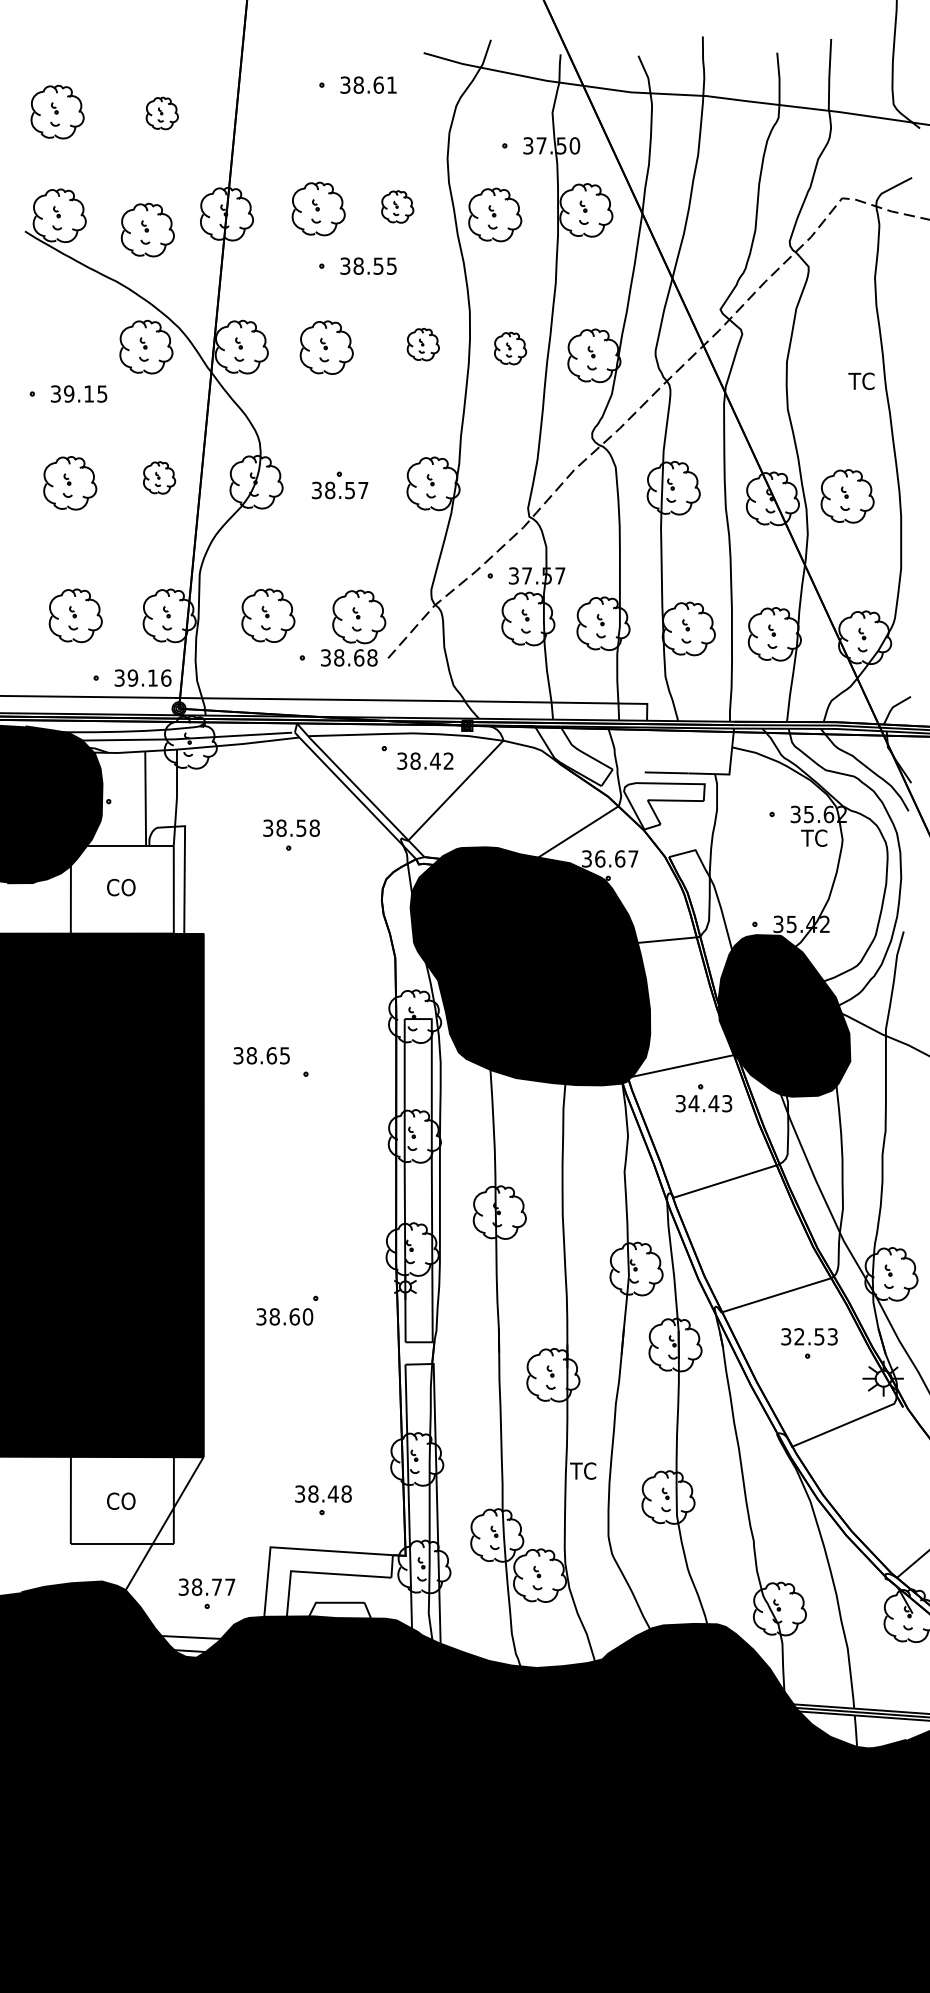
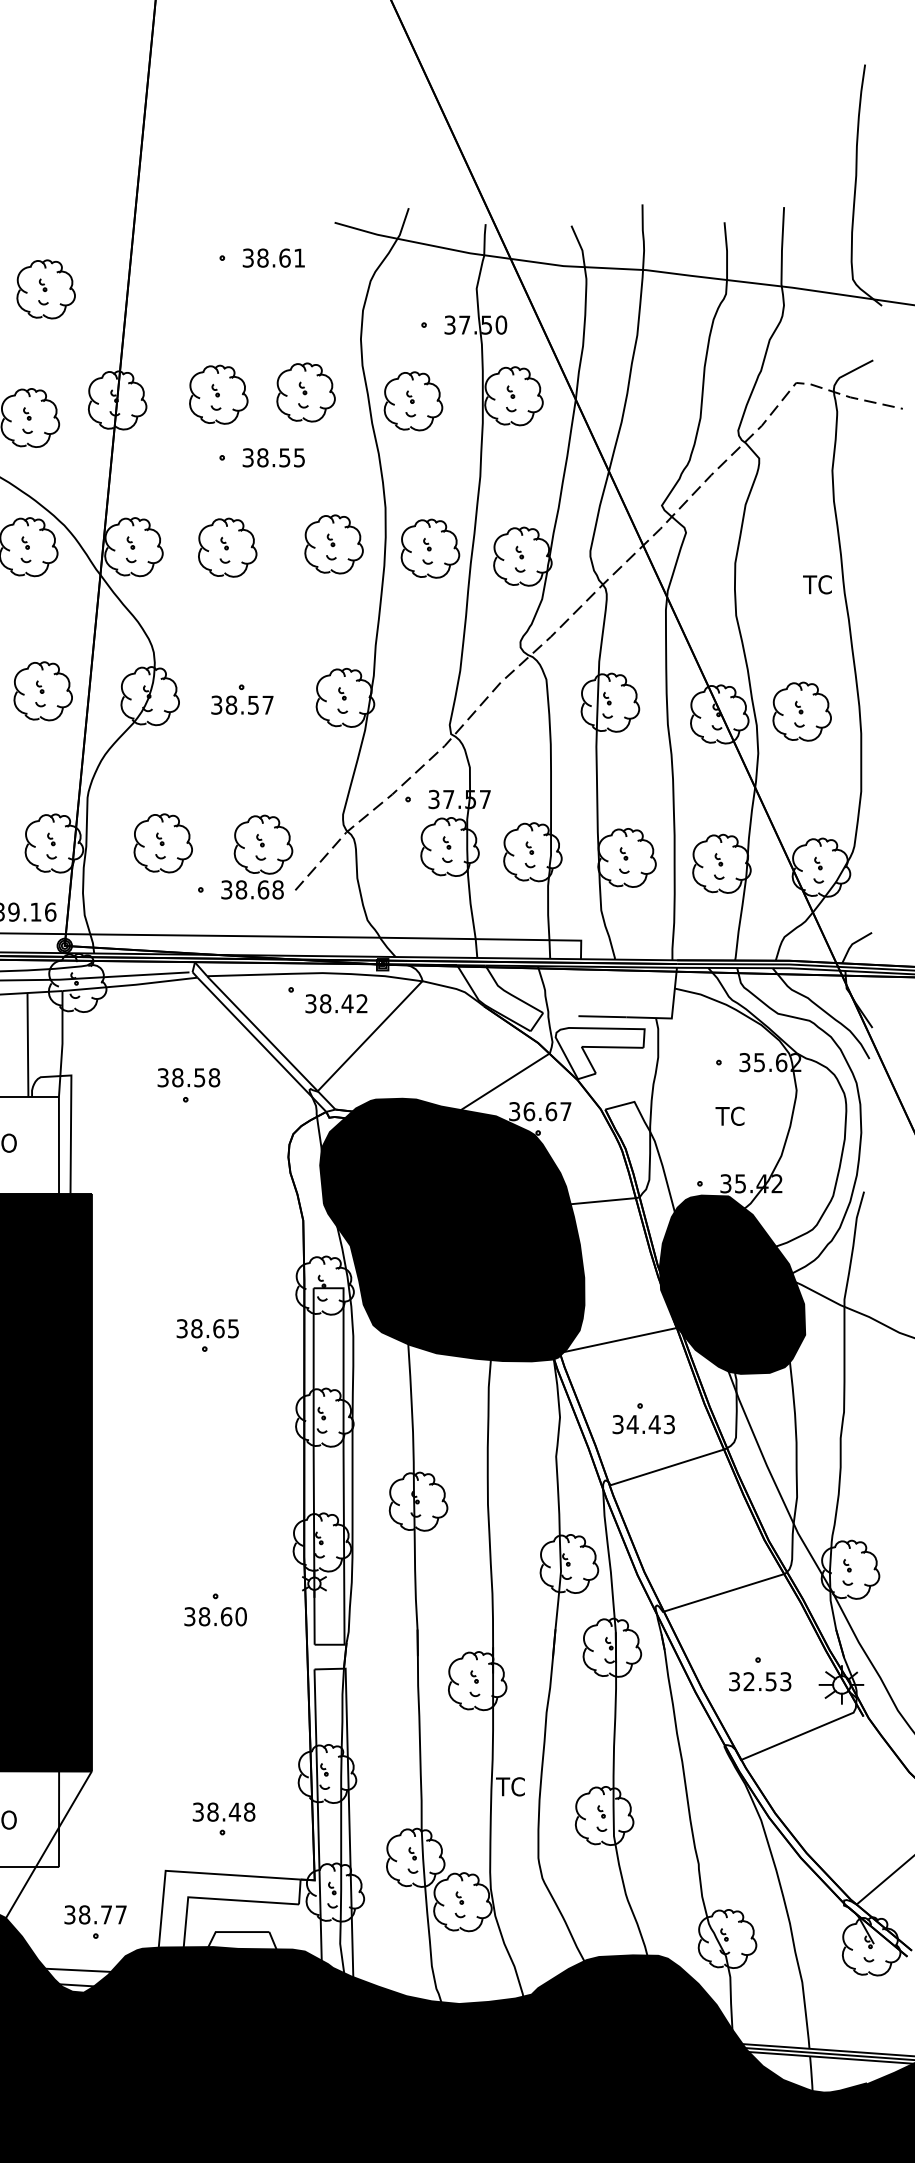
part: (162, 113) -> (46, 289), size x1.67
part: (397, 206) -> (305, 391), size x1.67
part: (423, 344) -> (334, 544), size x1.67
part: (510, 348) -> (430, 548), size x1.67
part: (159, 477) -> (43, 690), size x1.67
text: (814, 837) -> (730, 1115), moved
text: (261, 1055) -> (207, 1328), moved
part: (703, 1098) -> (643, 1418), moved
text: (284, 1316) -> (215, 1616), moved
text: (809, 1336) -> (760, 1681), moved

